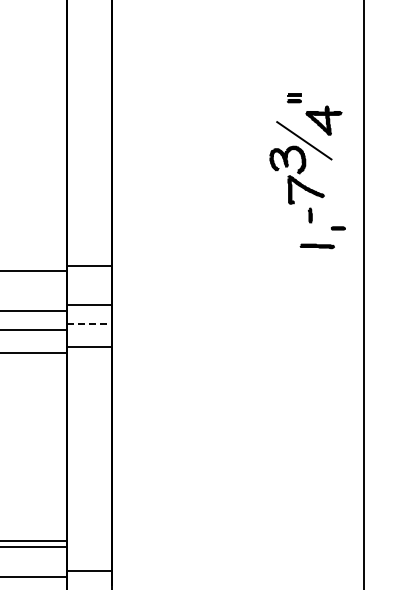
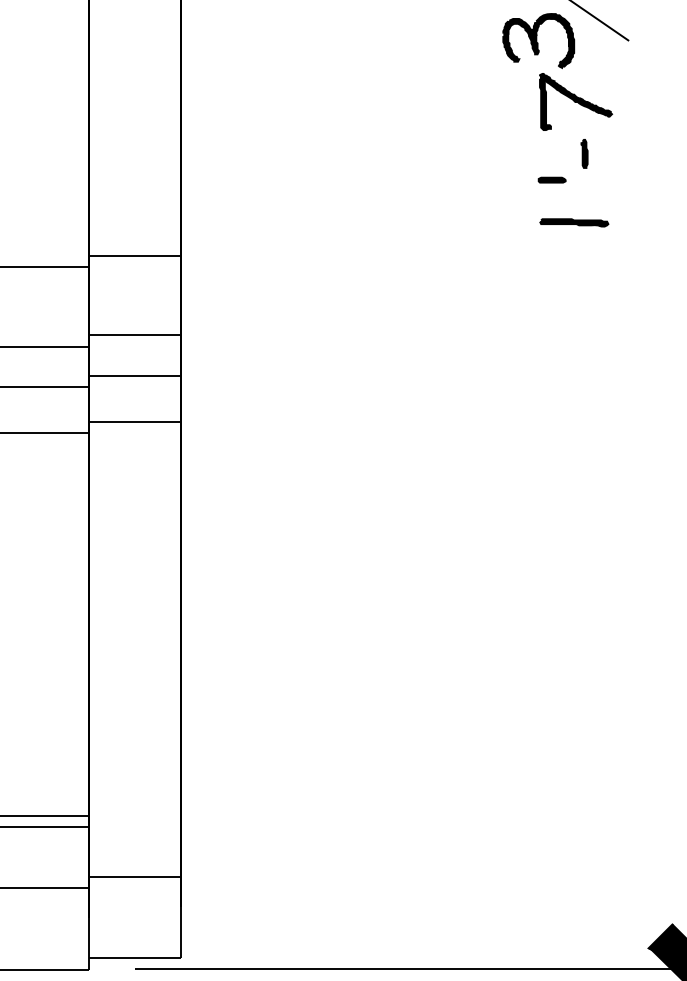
part: (338, 228) -> (552, 180), moved
part: (316, 246) -> (572, 223), moved
line: (89, 324) -> (135, 375), dashed -> solid

